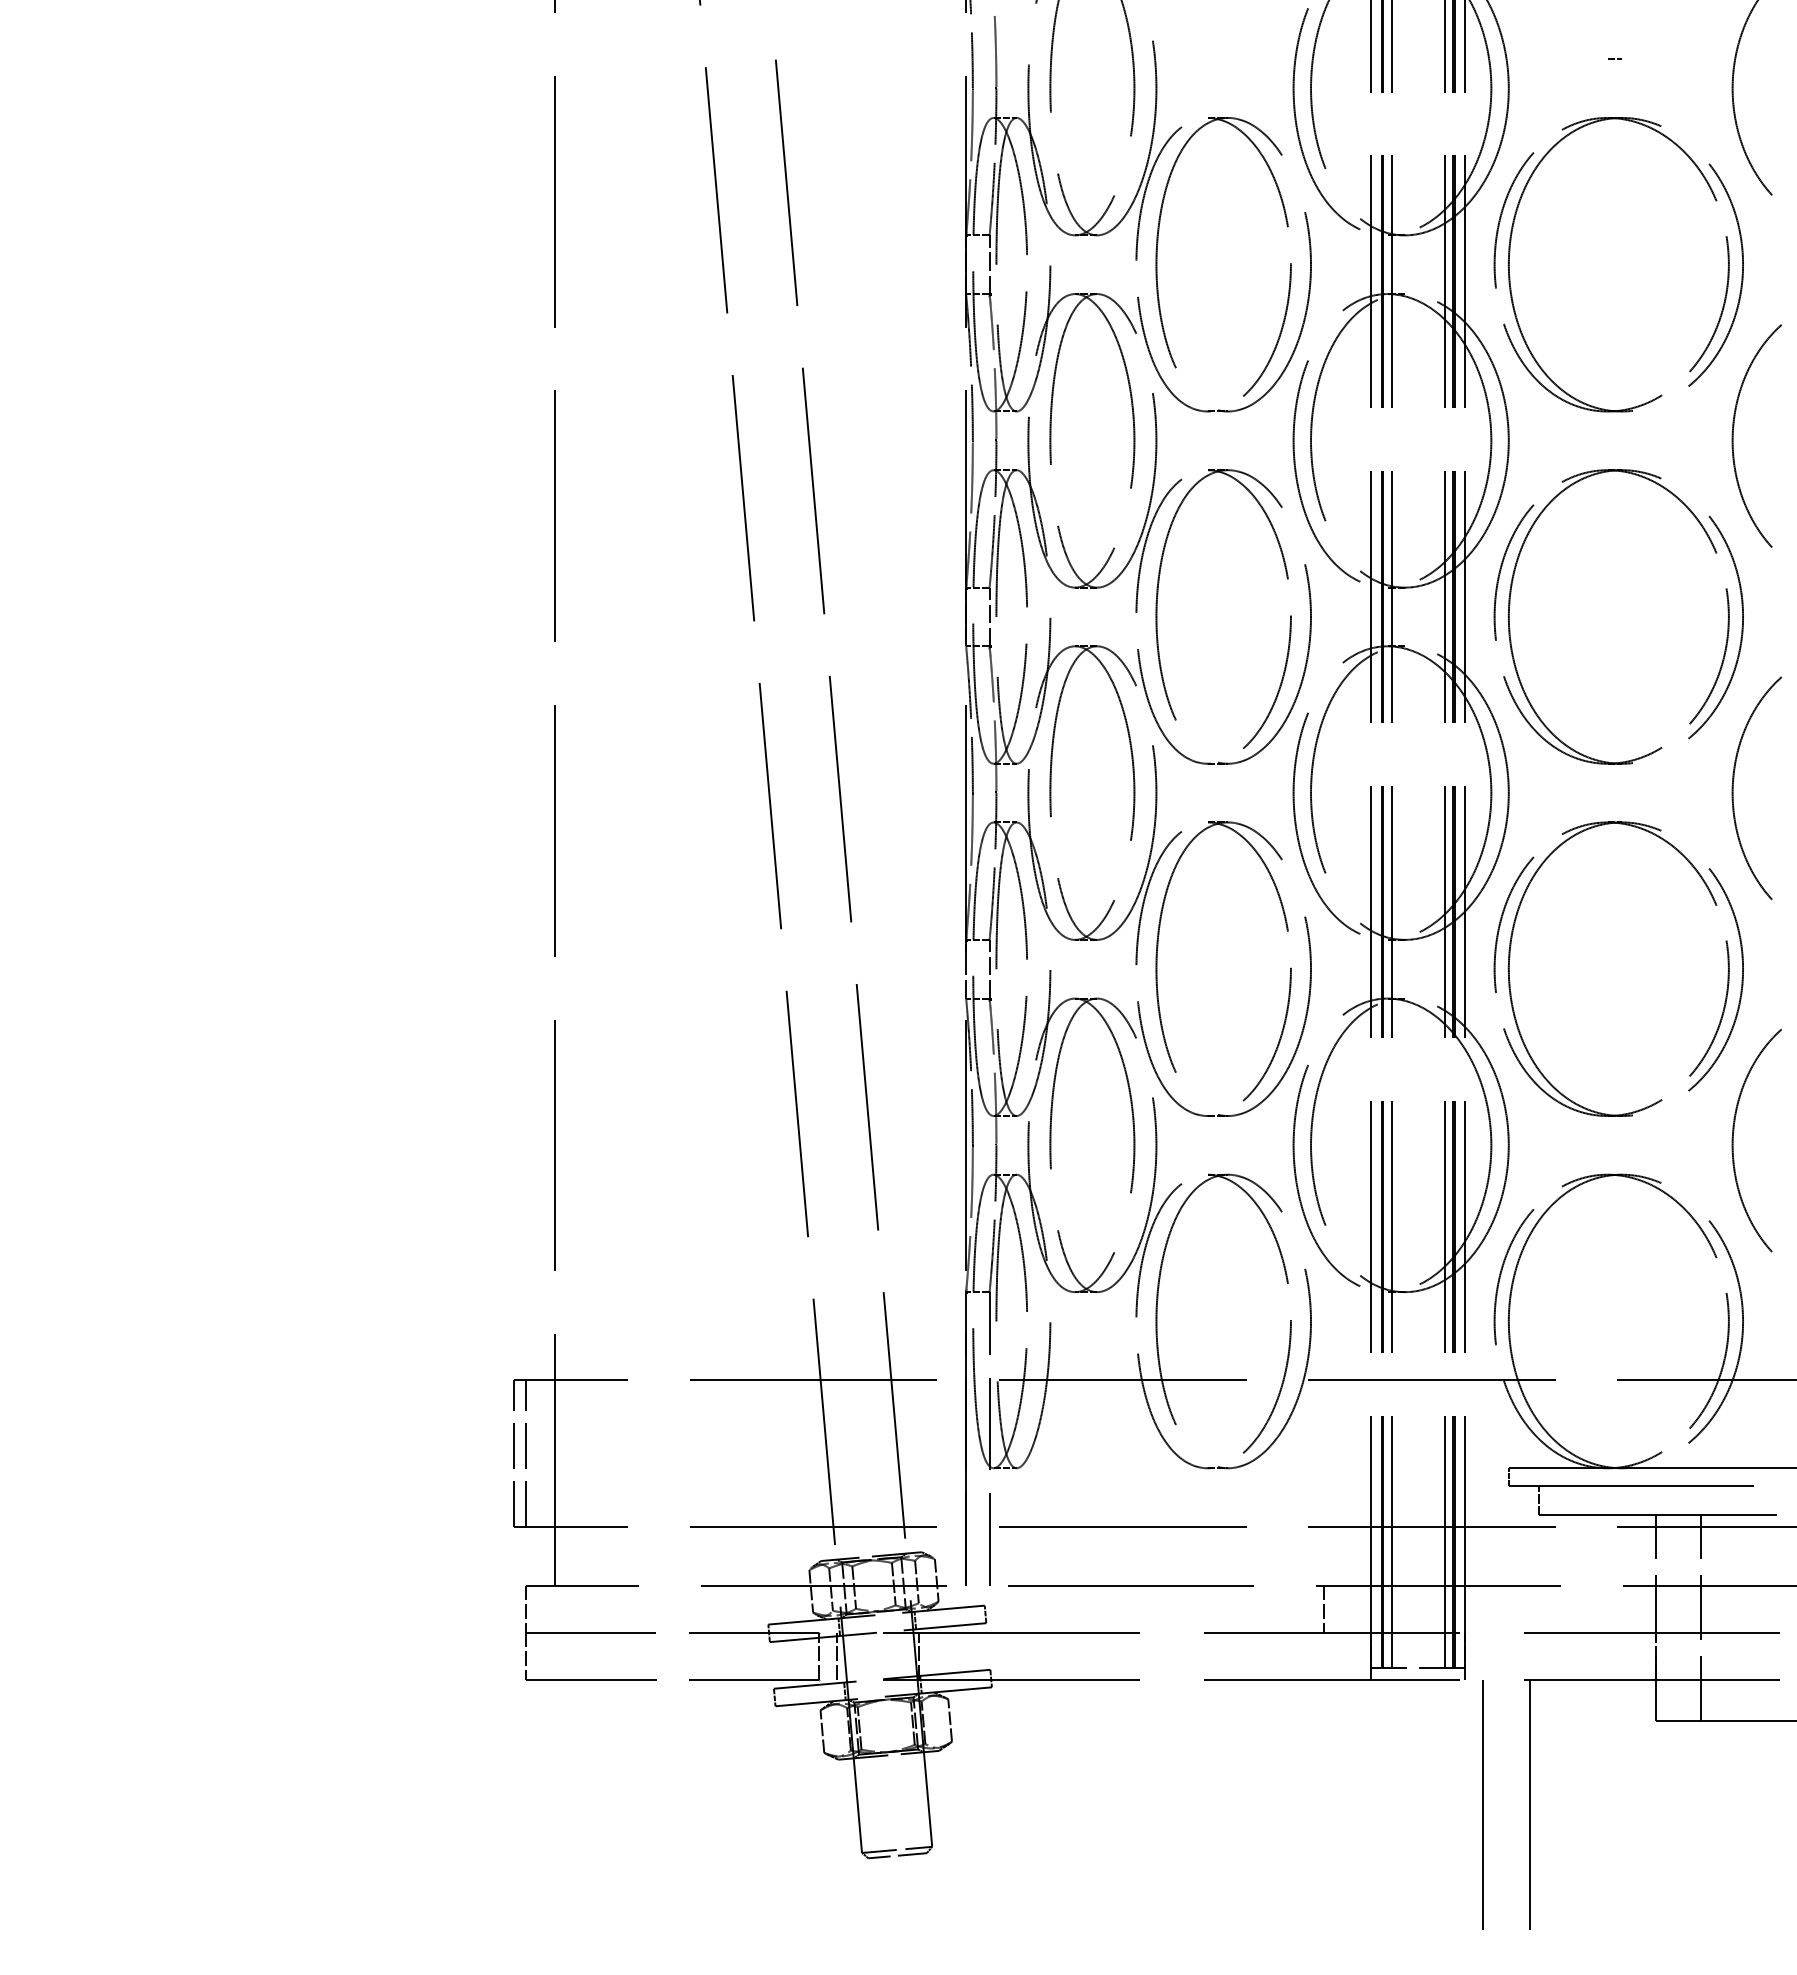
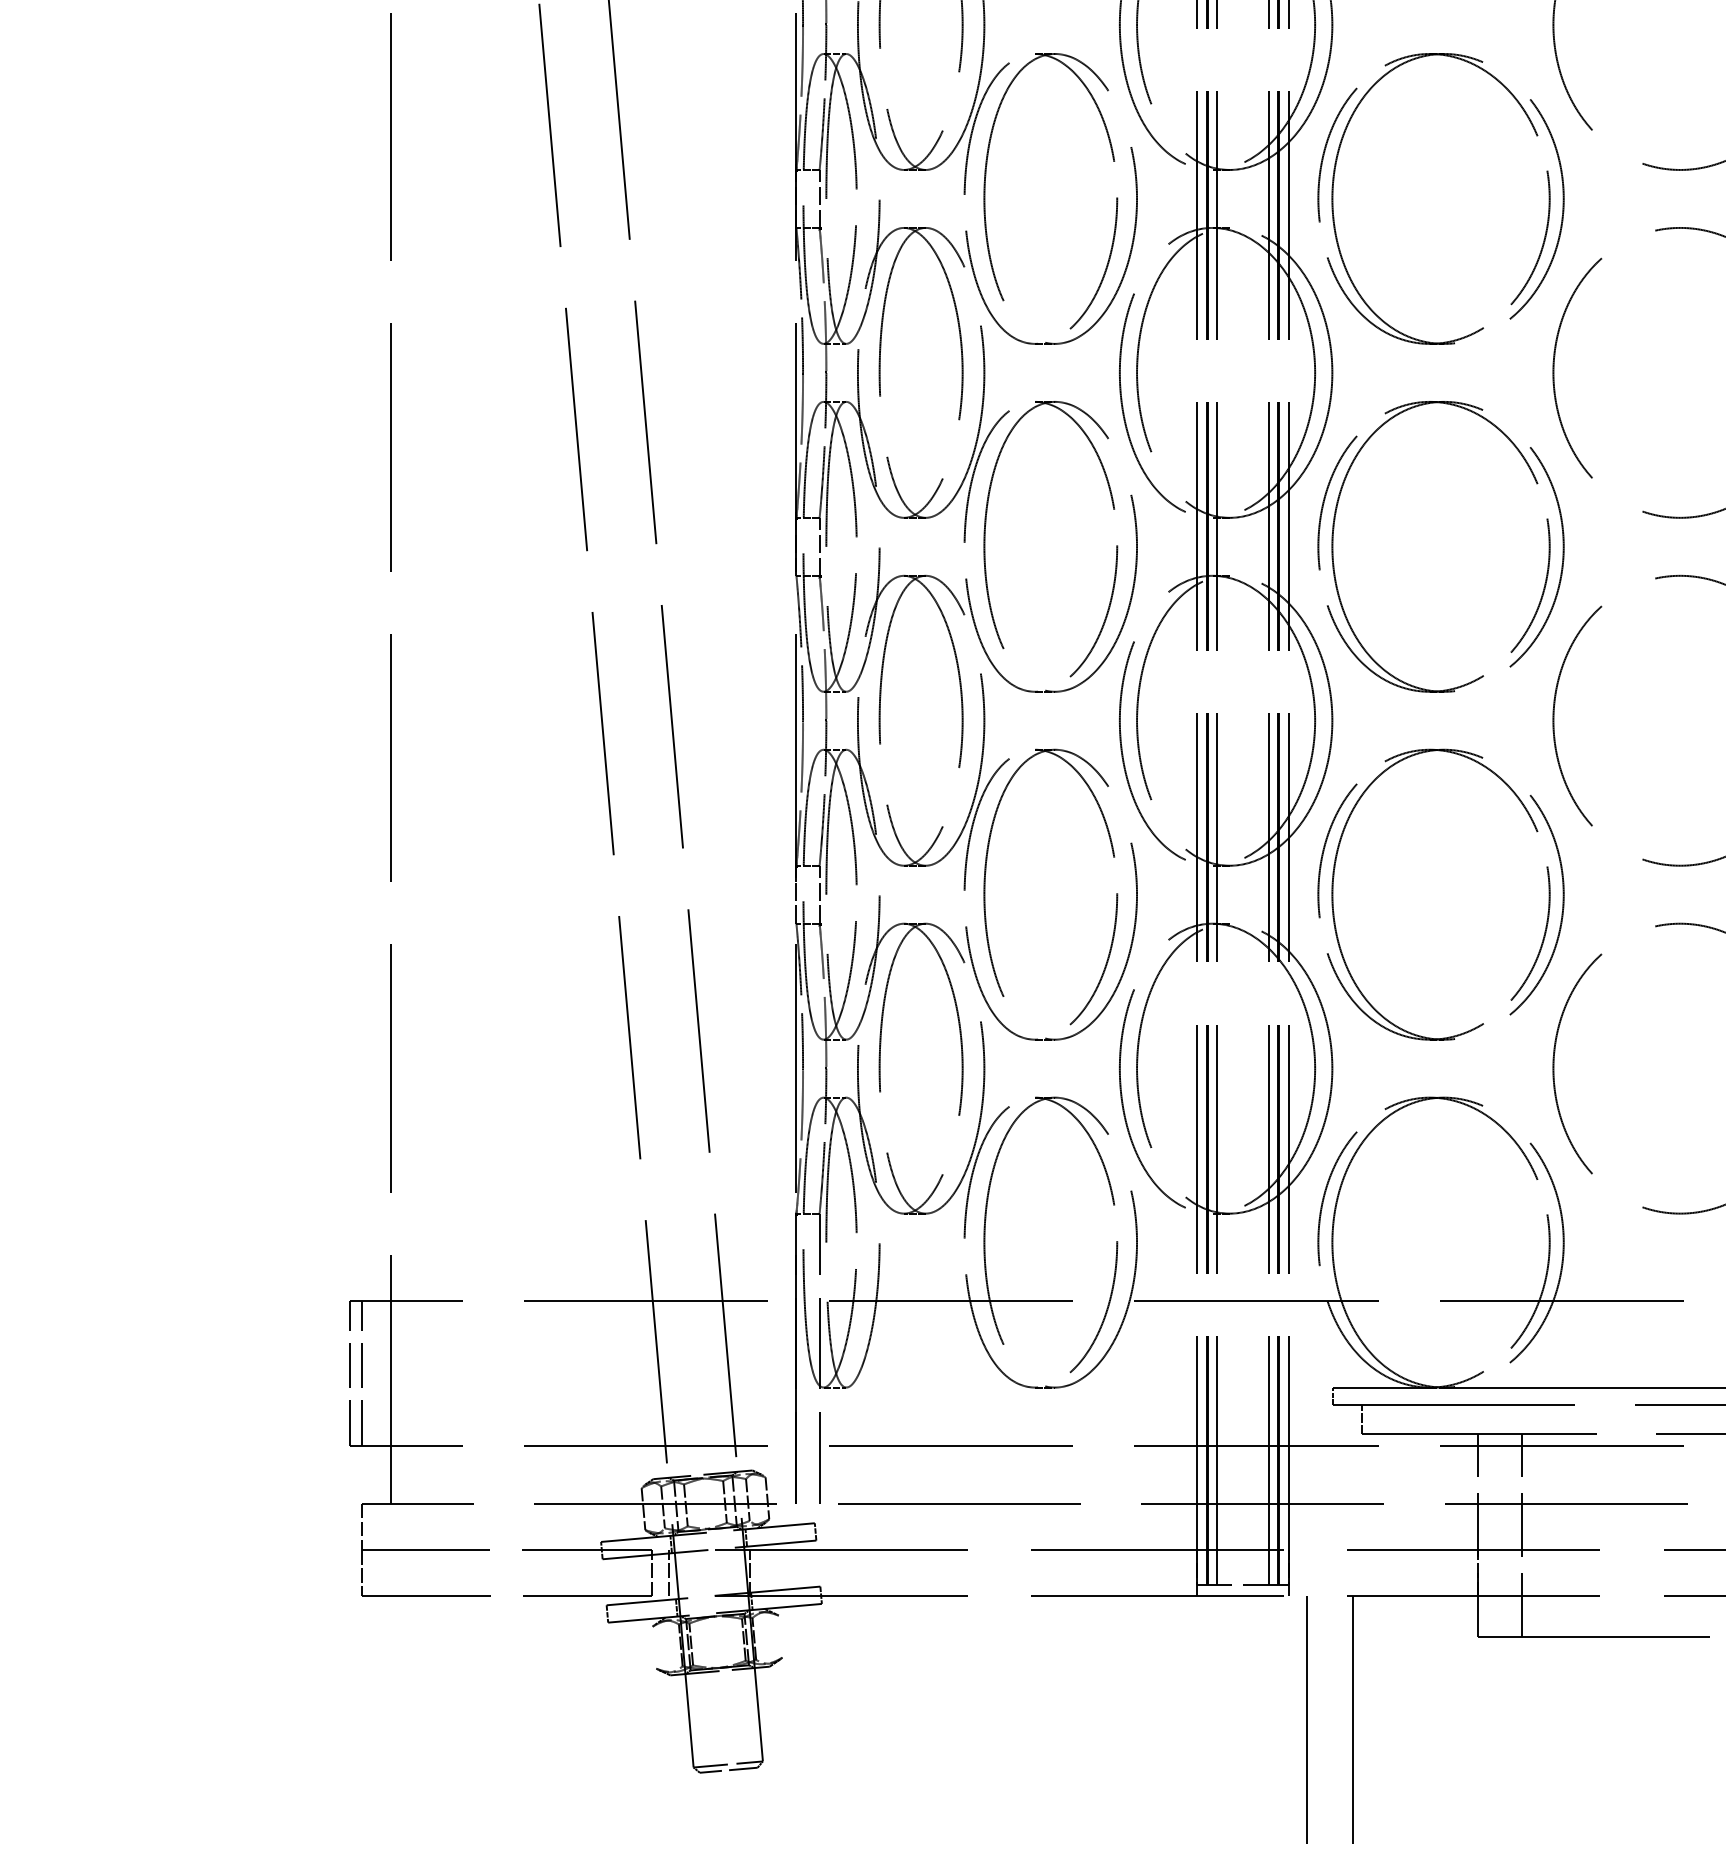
line: (1324, 1608) -> (1150, 1526), removed
line: (949, 1720) -> (780, 1636), removed
line: (822, 1731) -> (654, 1647), removed

